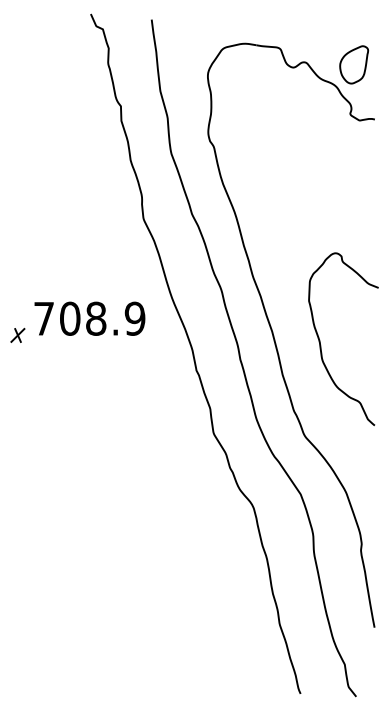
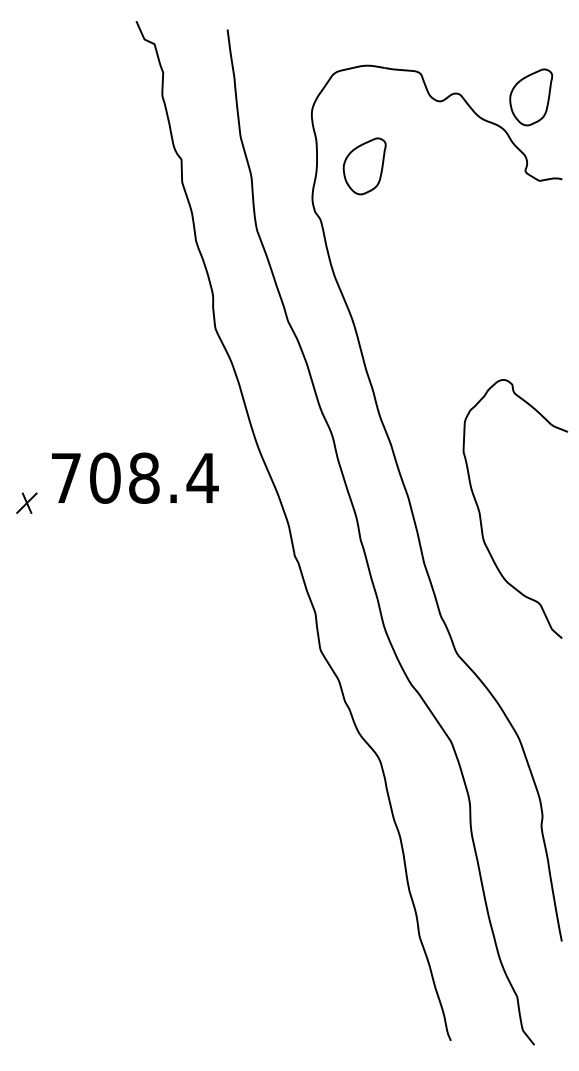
part: (243, 110) -> (365, 165), added
text: (134, 318) -> (201, 477), 708.9 -> 708.4

